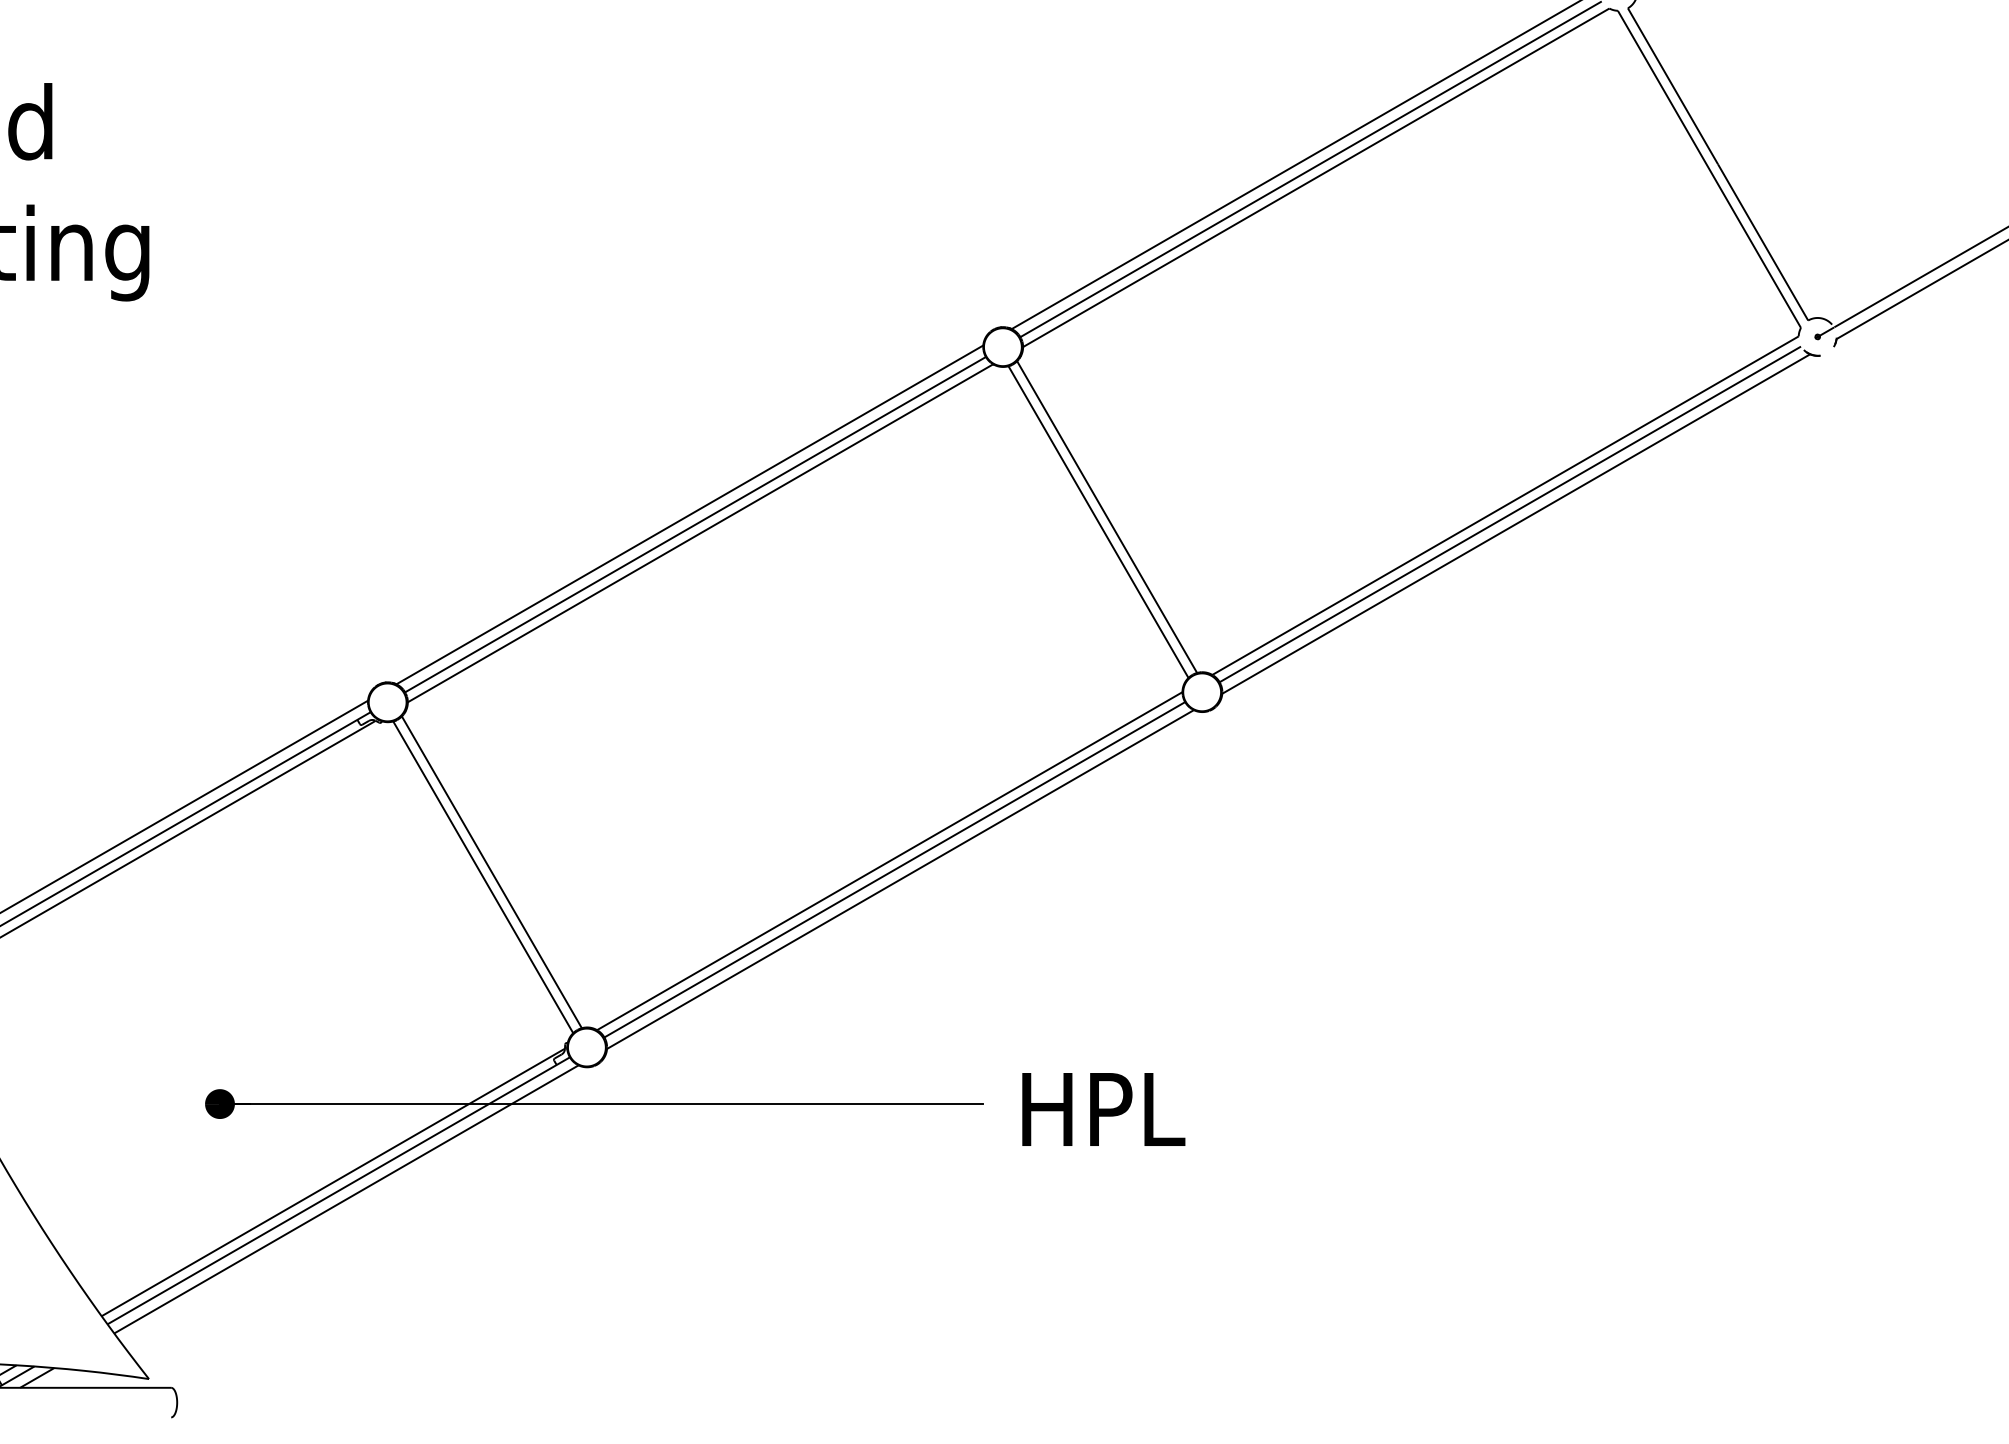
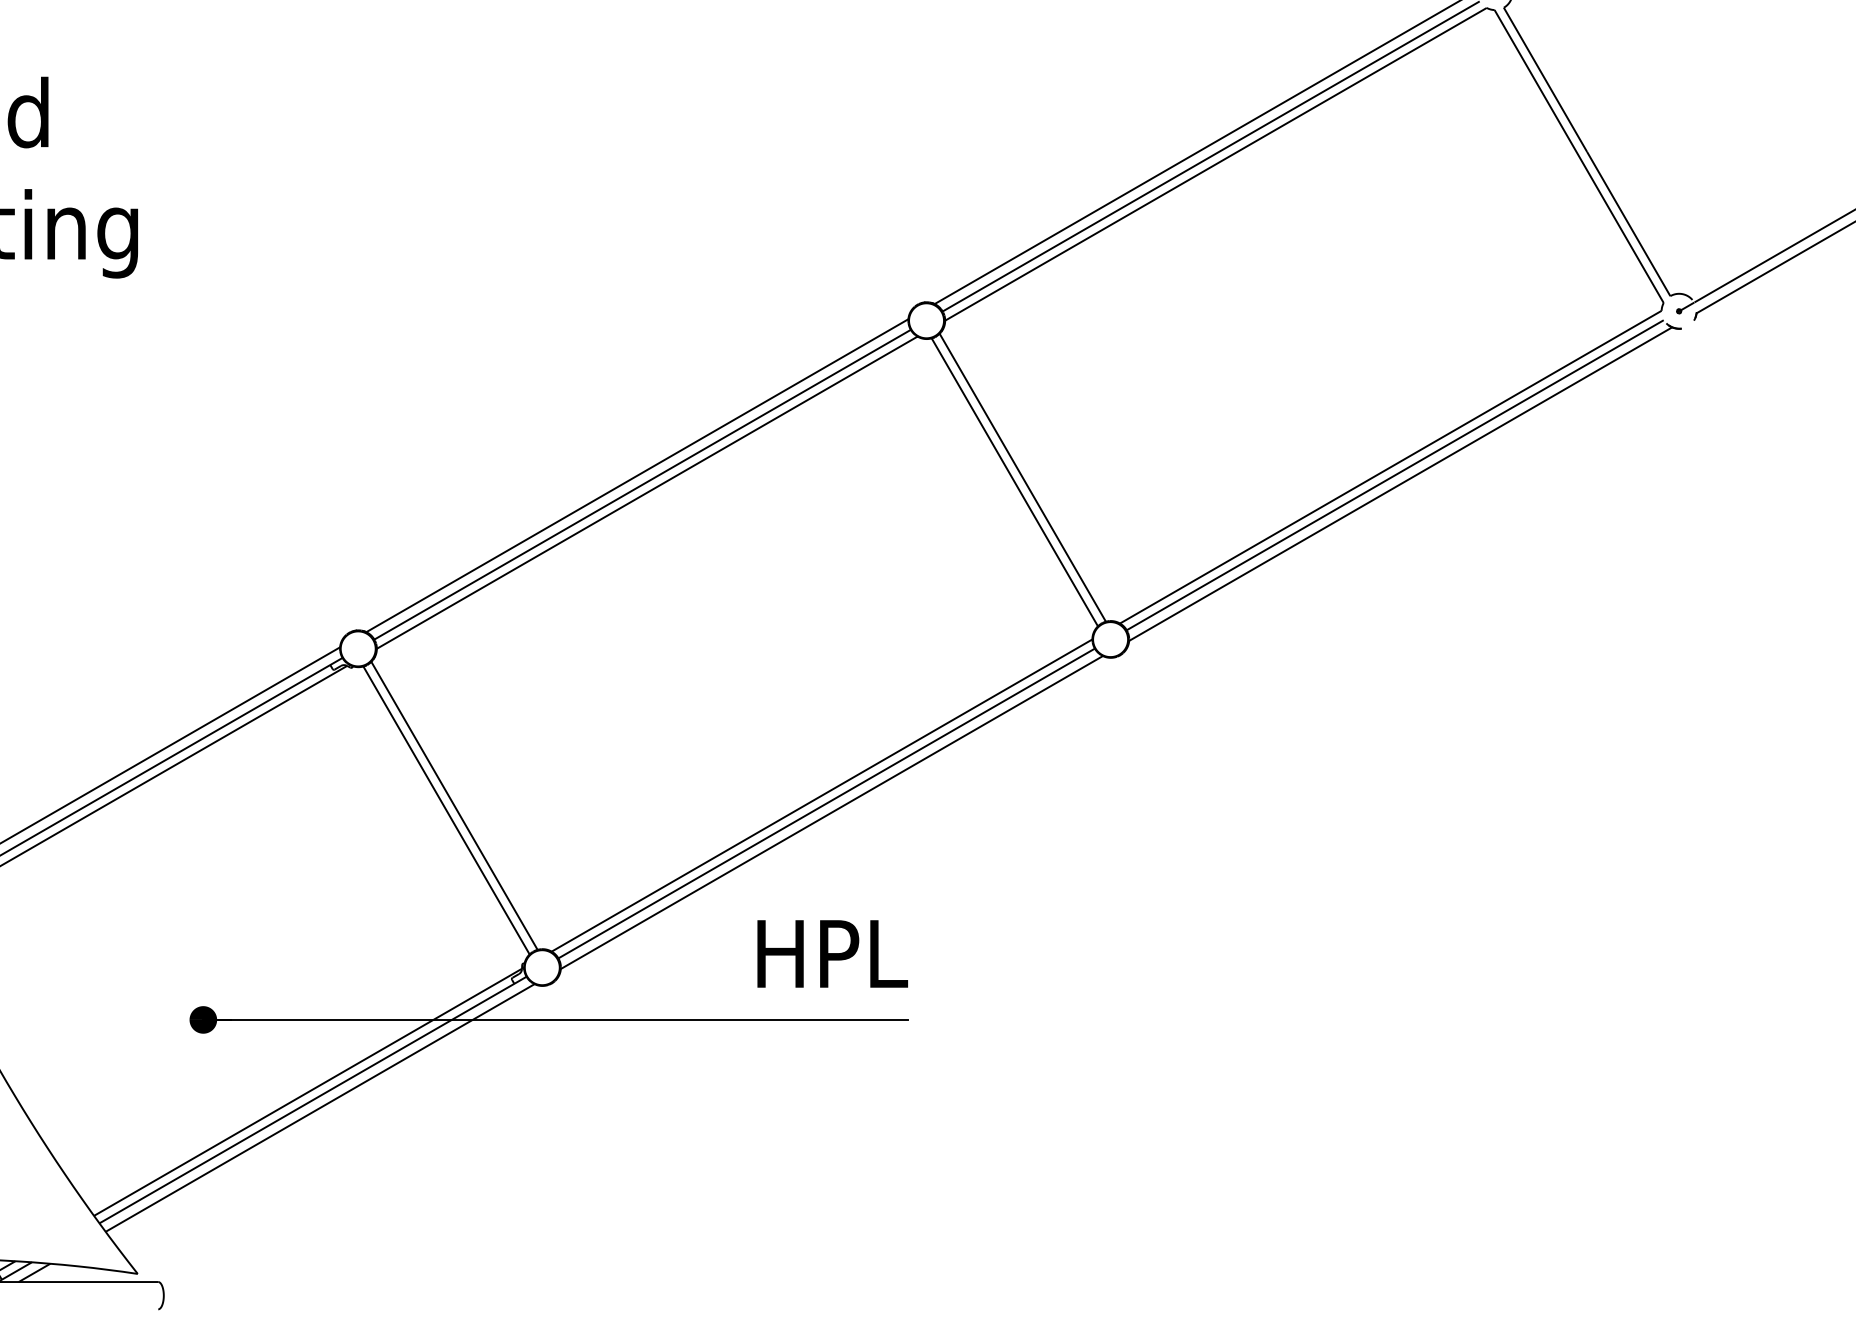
text: (1103, 1109) -> (832, 953), moved

